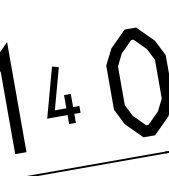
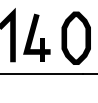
part: (59, 94) -> (36, 37), size x1.67

